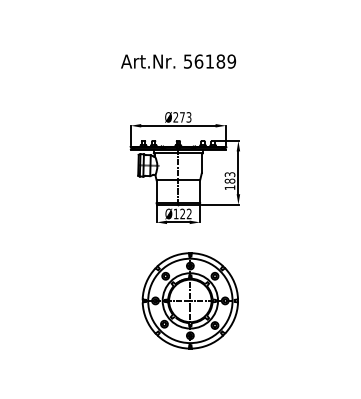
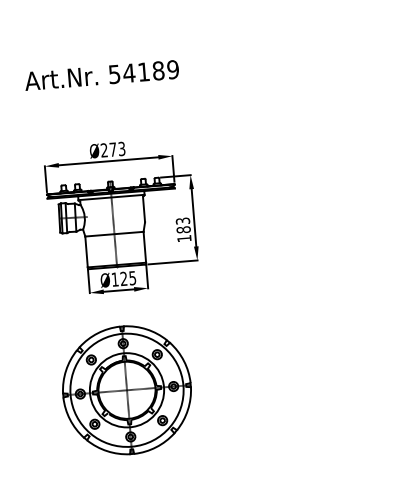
text: (198, 61) -> (128, 73), 56189 -> 54189
text: (189, 213) -> (132, 277), Ø122 -> Ø125
part: (189, 300) -> (125, 389), moved

